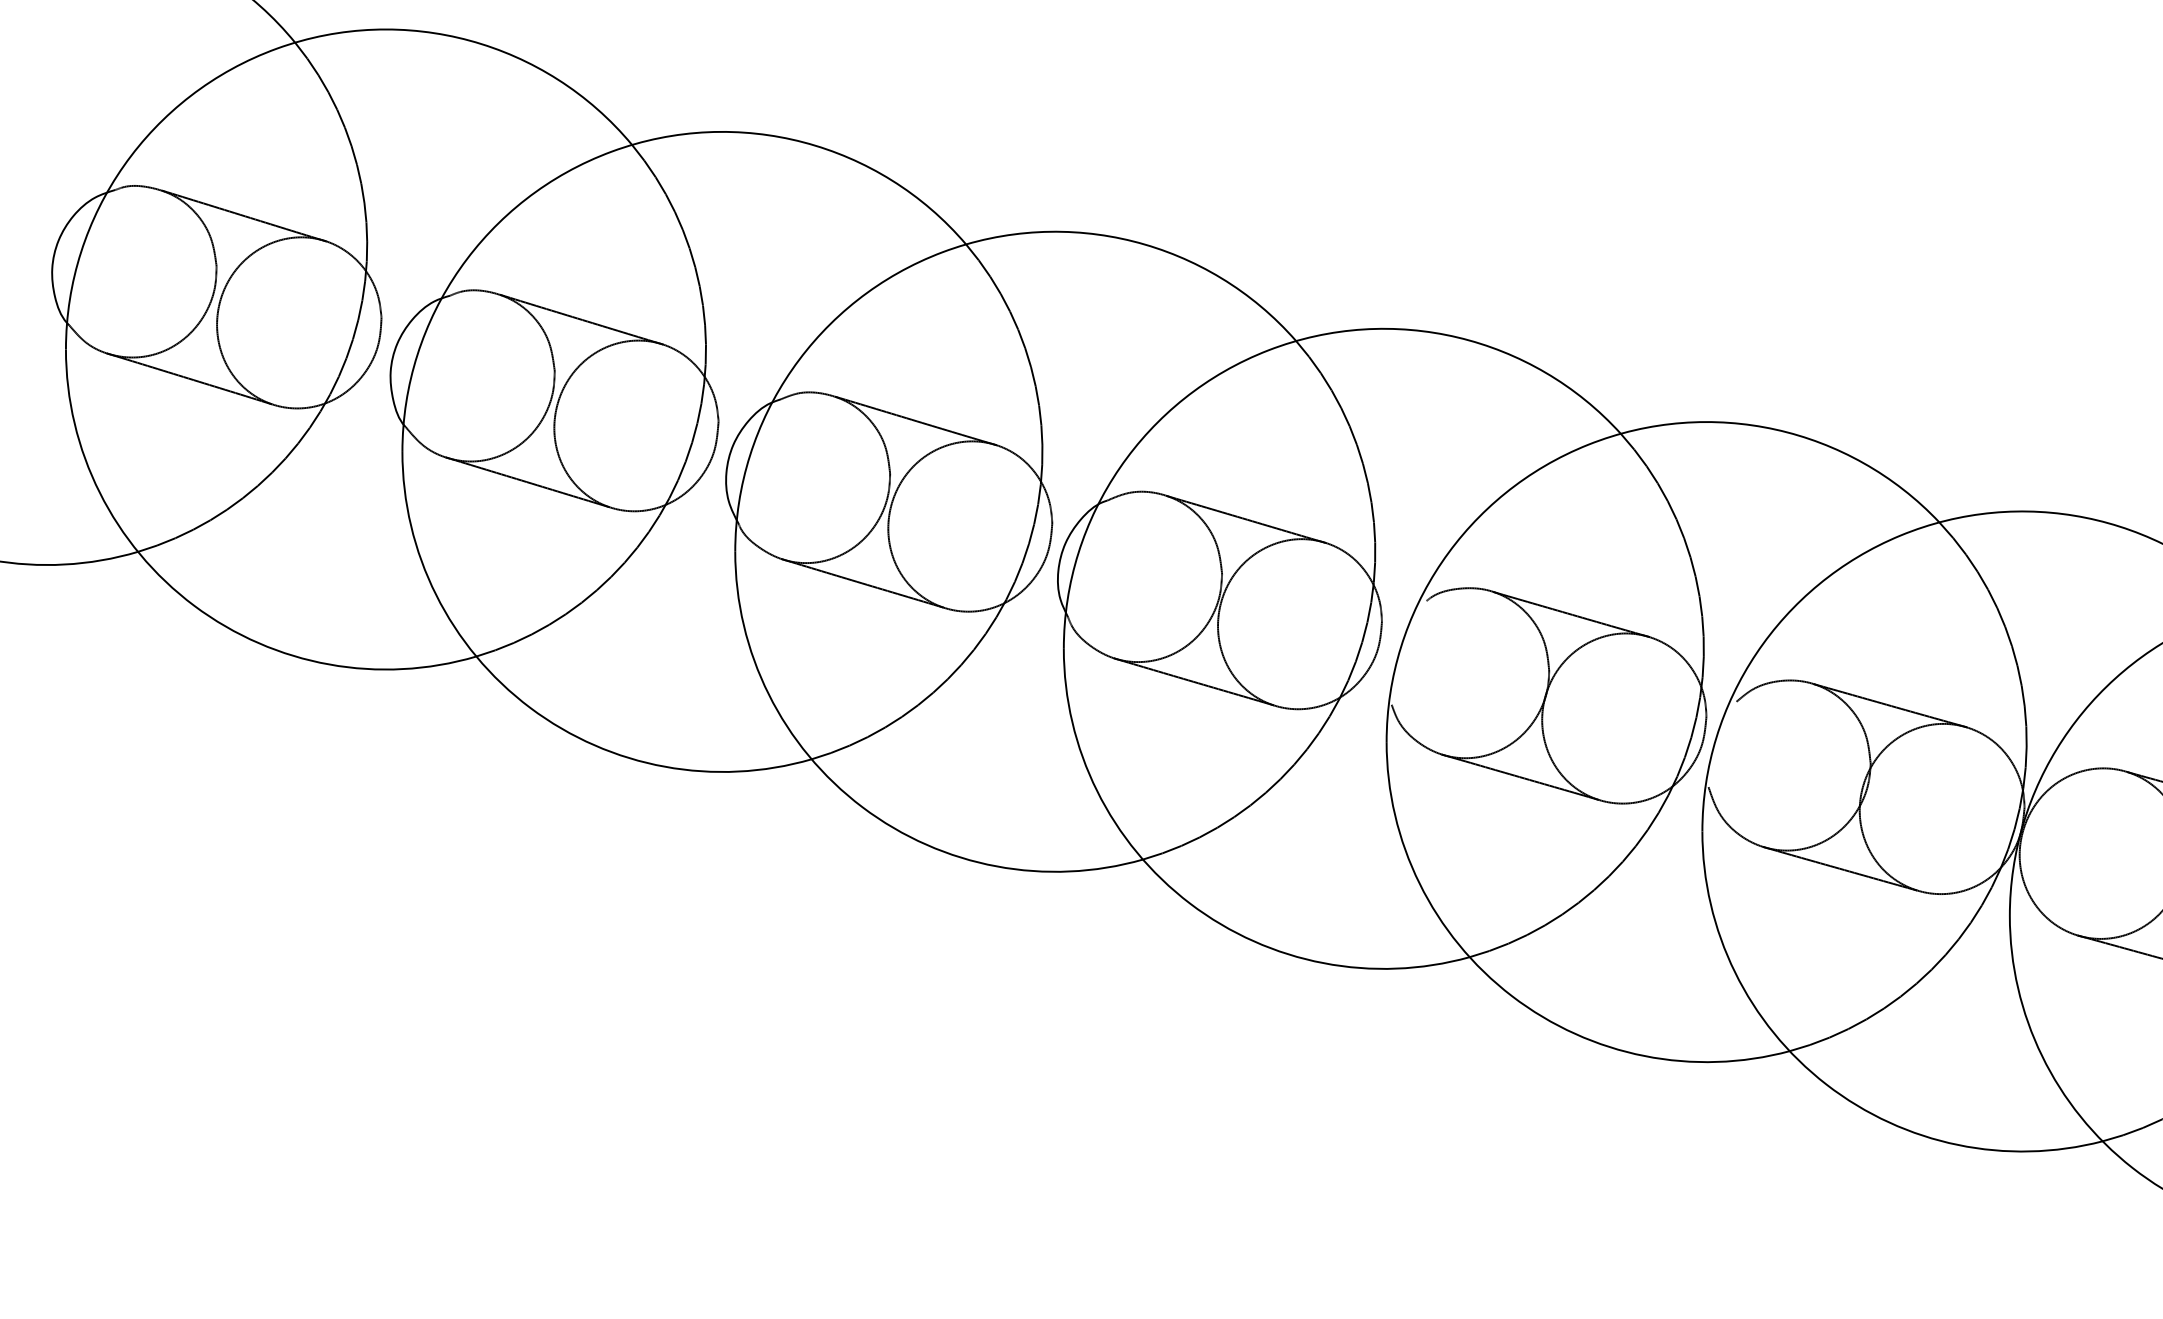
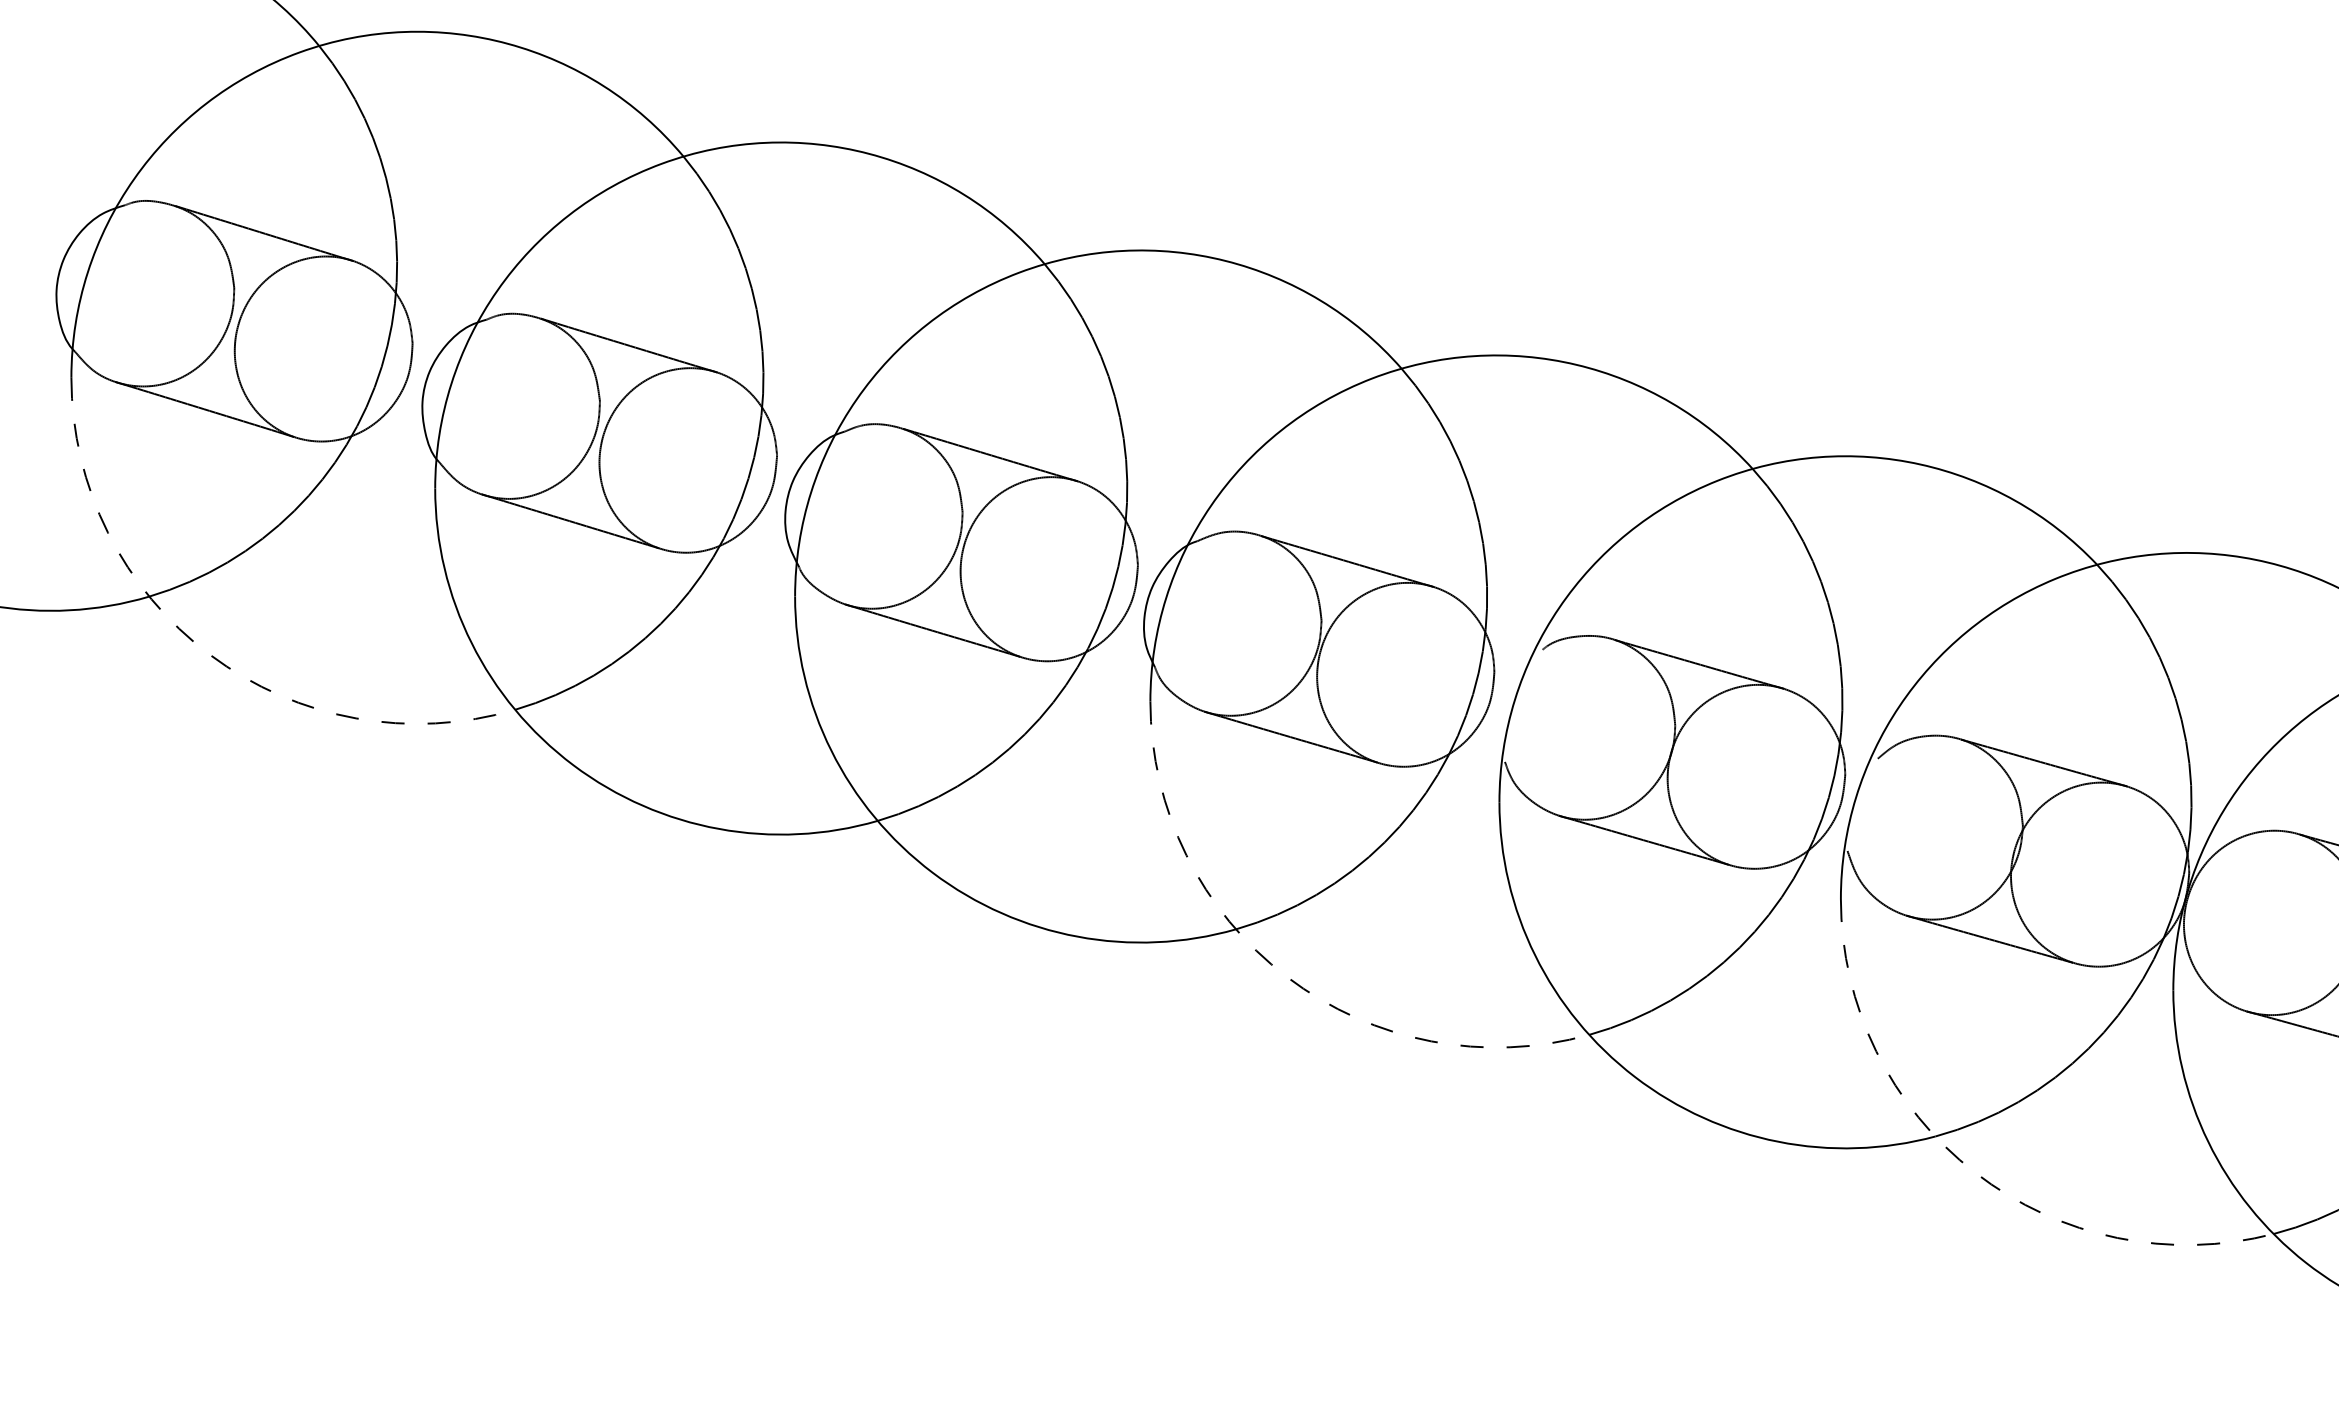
arc: (194, 605) -> (210, 654), solid -> dashed
arc: (1190, 904) -> (1287, 977), solid -> dashed
arc: (1826, 1084) -> (1975, 1172), solid -> dashed

